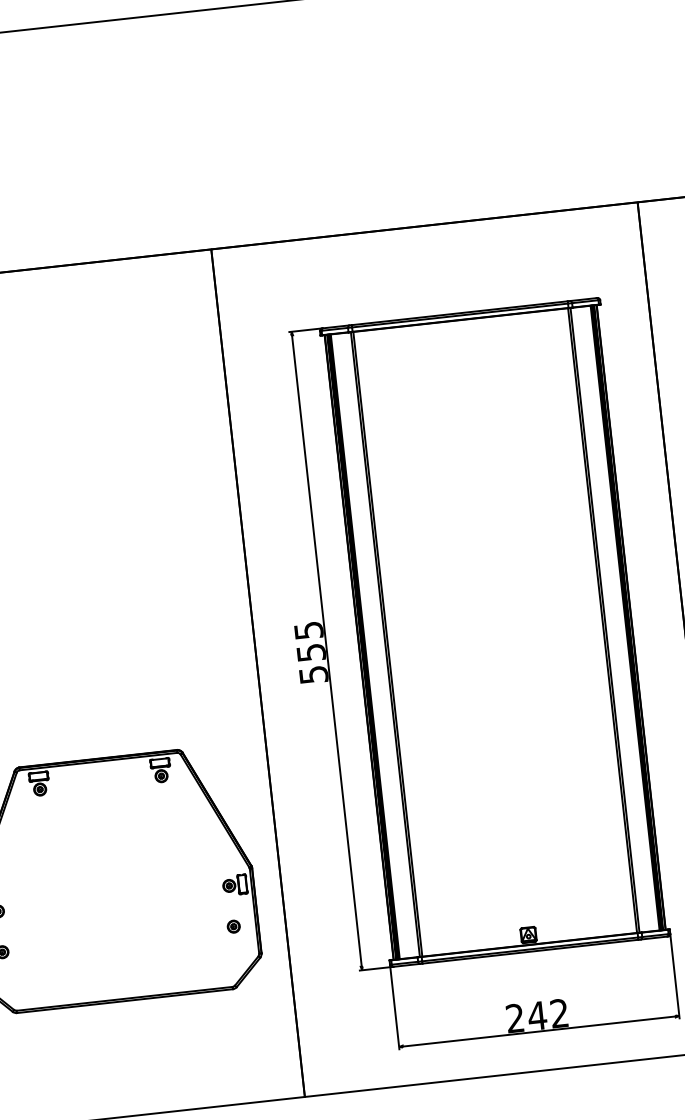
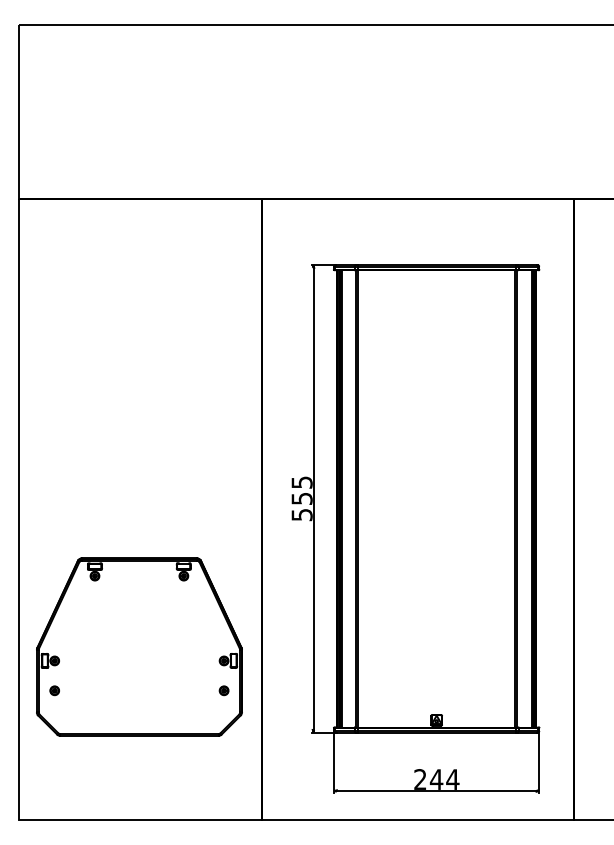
text: (559, 1013) -> (452, 779), 242 -> 244

